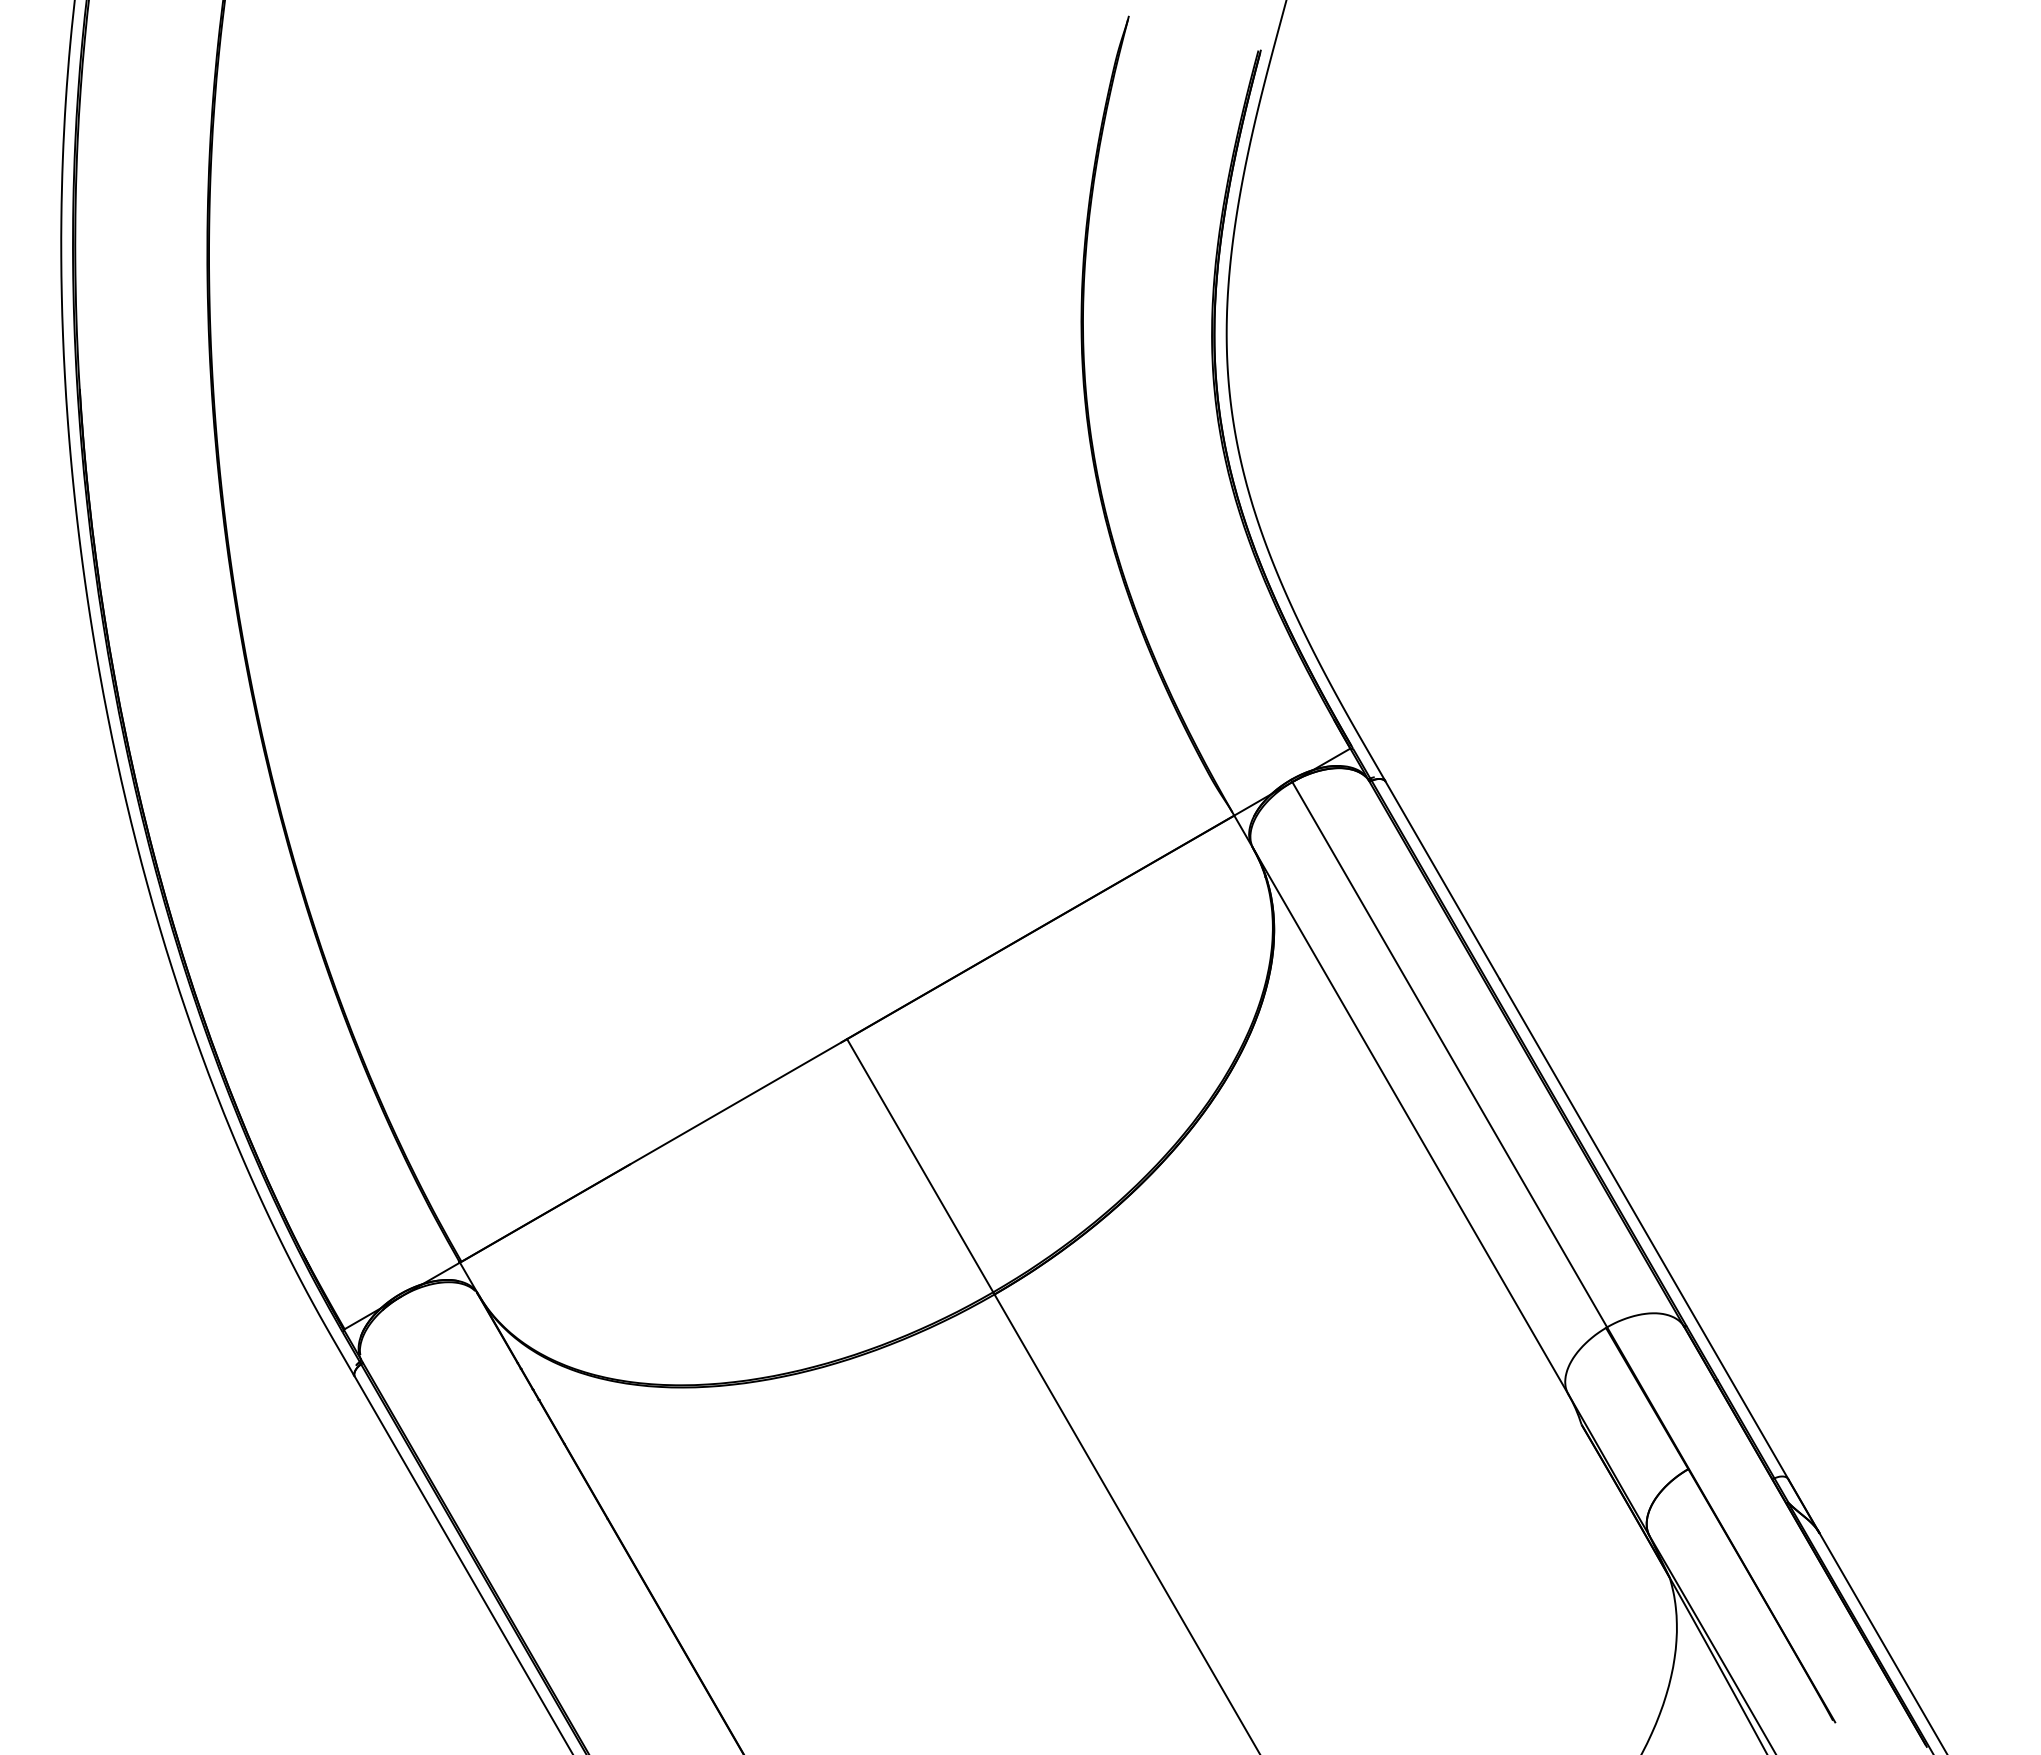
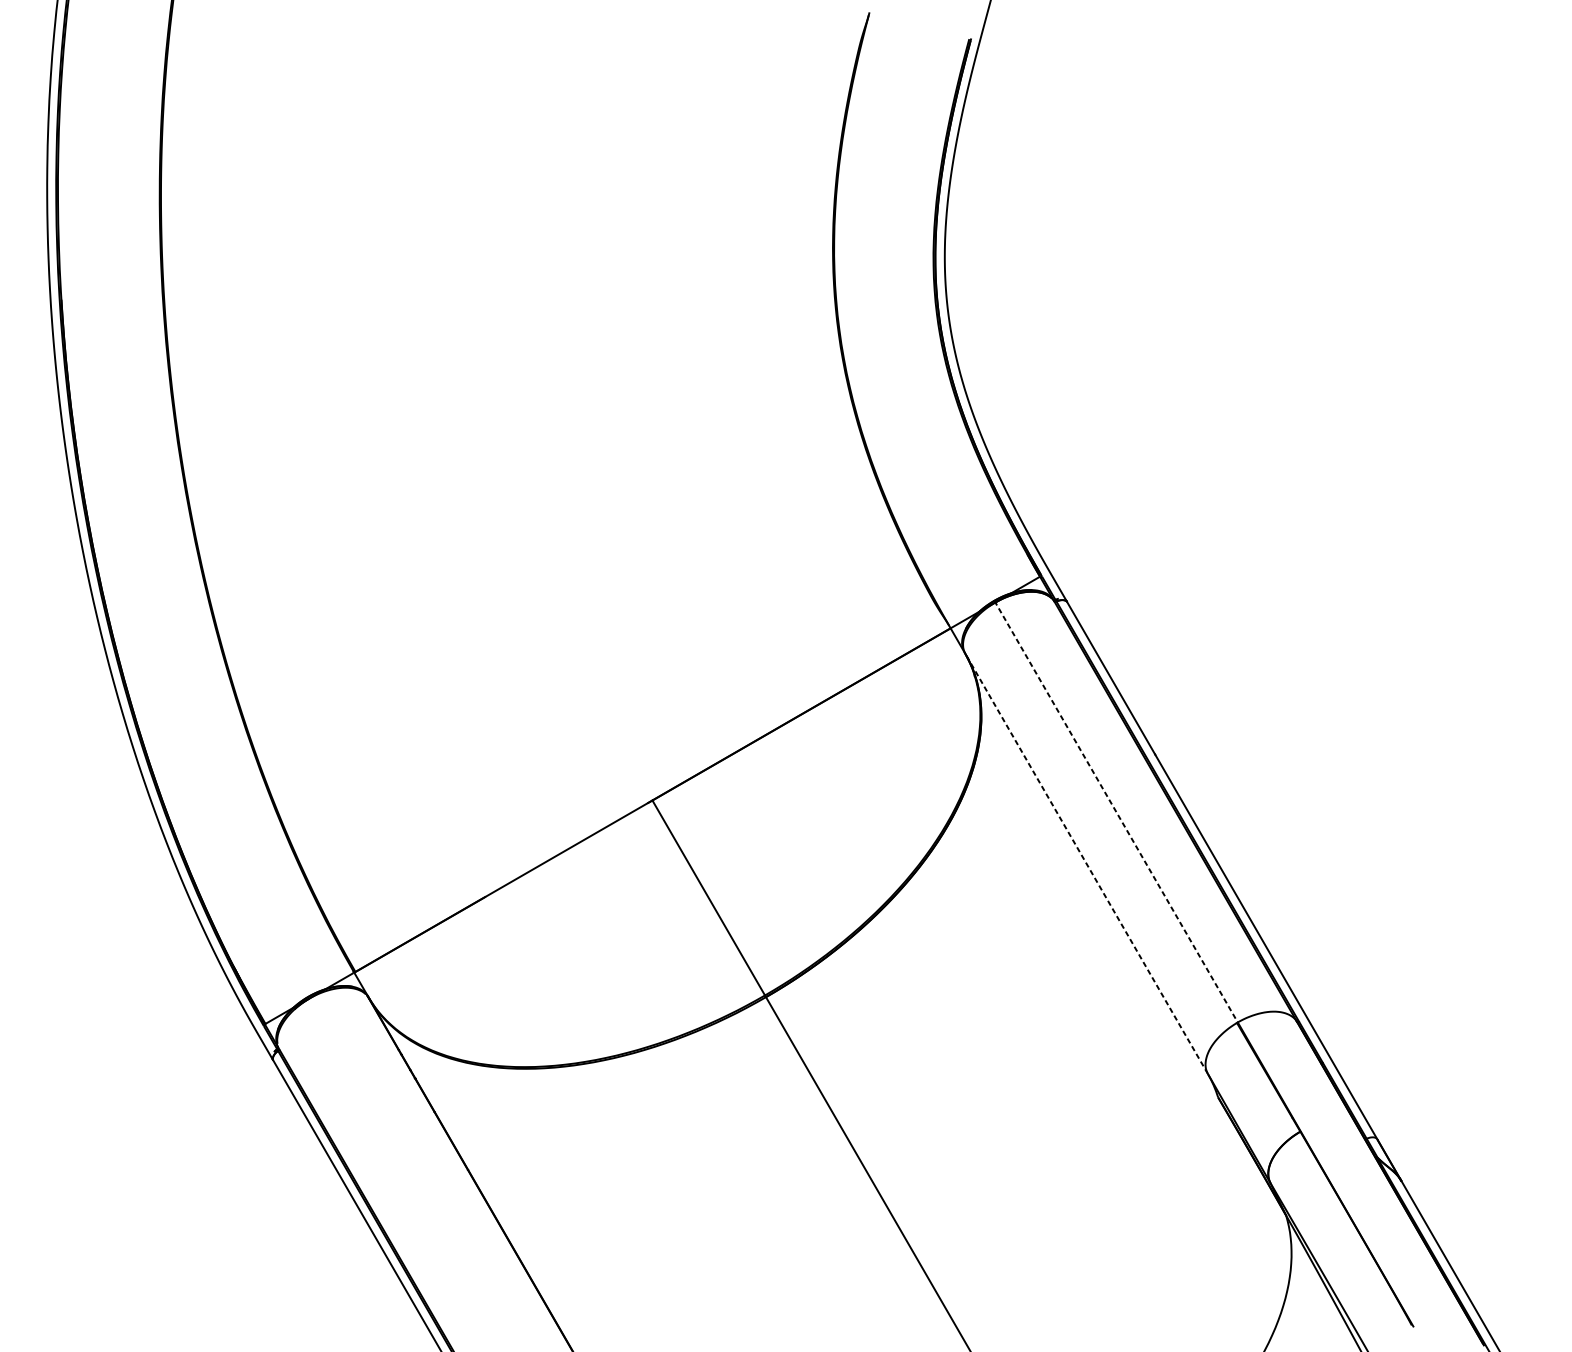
line: (1449, 1054) -> (1116, 812), solid -> dashed
line: (1410, 1121) -> (1086, 863), solid -> dashed

